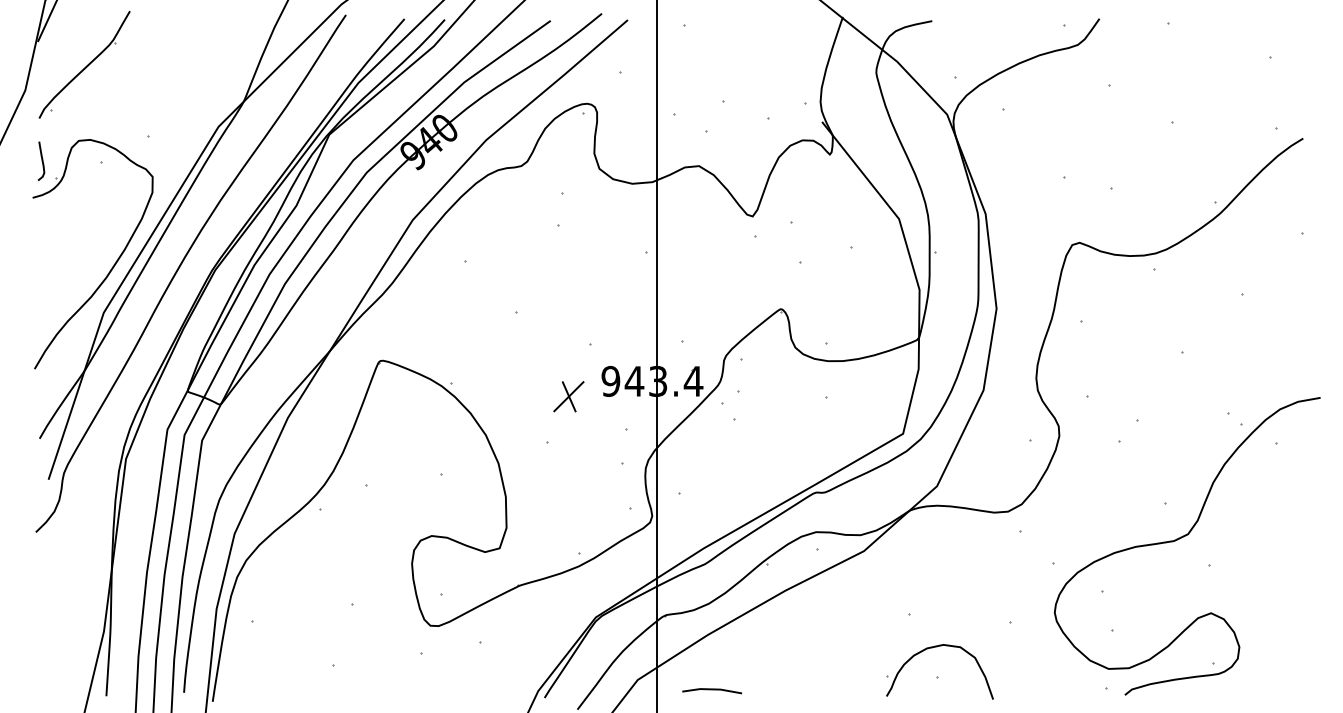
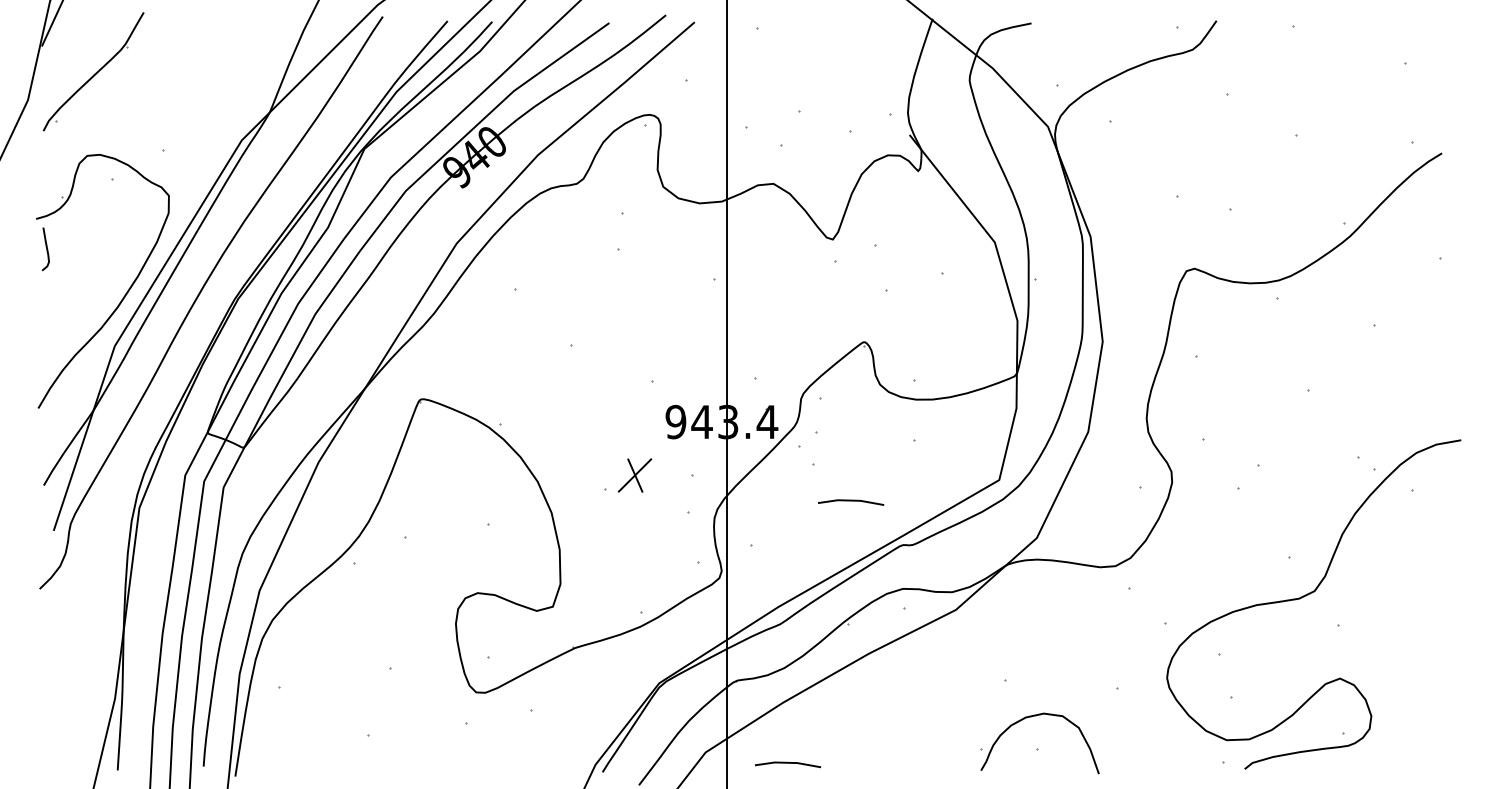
curve: (41, 161) -> (45, 249), moved
part: (568, 396) -> (634, 475), moved
line: (769, 453) -> (851, 501), added

